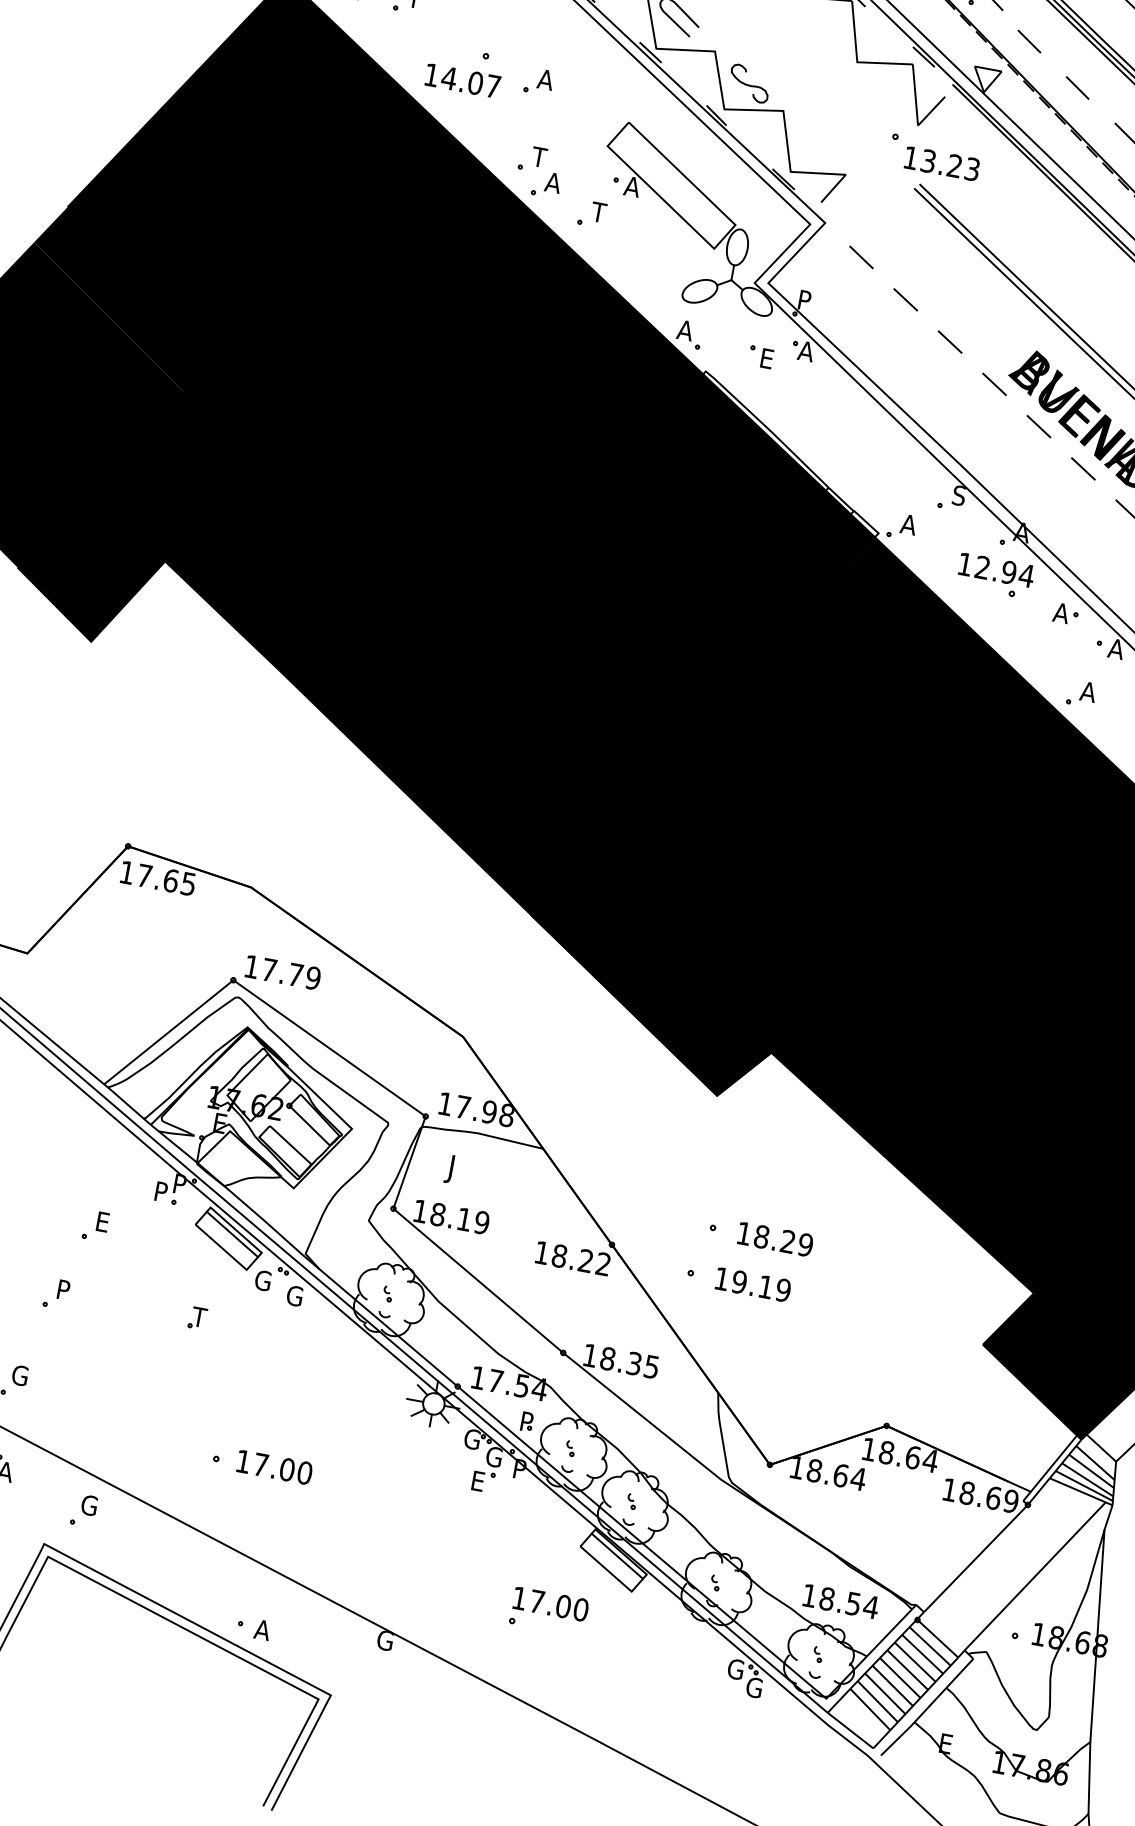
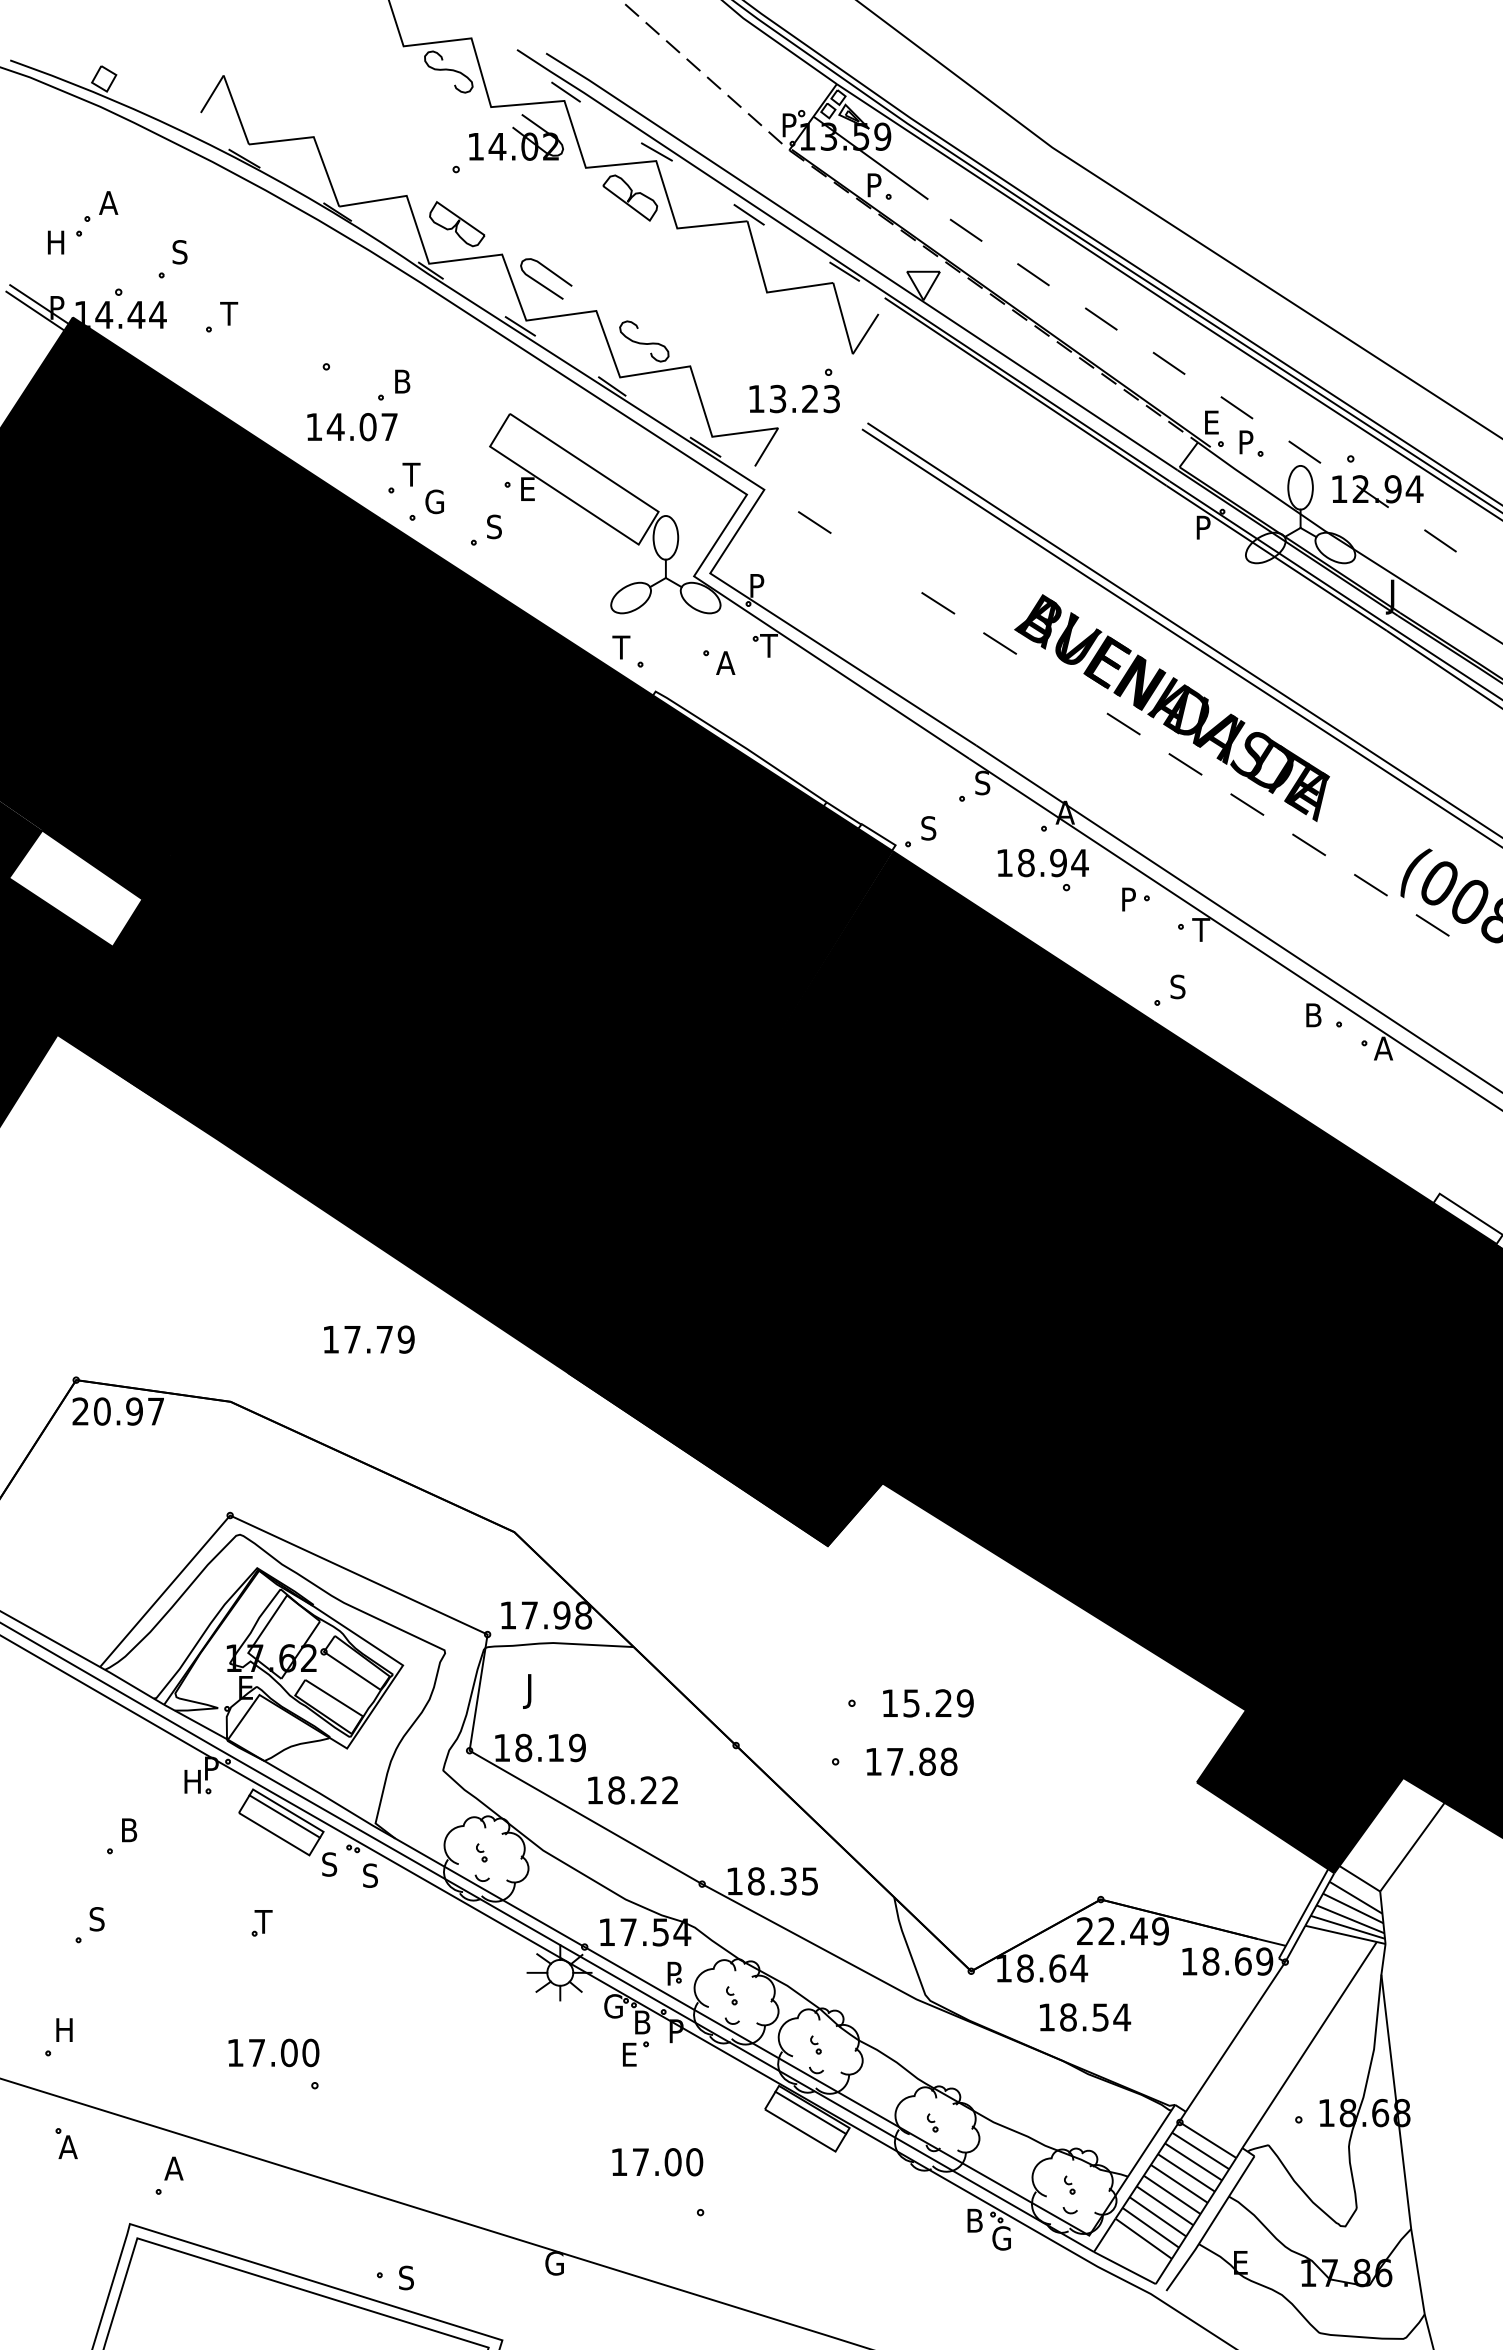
text: (545, 79) -> (401, 381), A -> B
text: (462, 81) -> (352, 427), moved
text: (942, 163) -> (794, 398), moved
text: (553, 182) -> (433, 501), A -> G
text: (631, 186) -> (527, 488), A -> E
text: (598, 212) -> (493, 526), T -> S
line: (905, 299) -> (876, 562), removed
text: (684, 330) -> (621, 647), A -> T
text: (805, 351) -> (769, 645), A -> T
text: (767, 358) -> (725, 662), E -> A
line: (1038, 426) -> (1061, 683), removed
fill: (201, 444) -> (75, 888), removed
text: (908, 524) -> (928, 828), A -> S
text: (982, 568) -> (1026, 863), 12.94 -> 18.94
text: (1060, 612) -> (1128, 899), A -> P
text: (1115, 648) -> (1201, 929), A -> T
text: (1088, 691) -> (1178, 986), A -> S
text: (157, 878) -> (117, 1411), 17.65 -> 20.97
text: (283, 972) -> (369, 1339), moved
text: (163, 1192) -> (193, 1781), P -> H
text: (107, 1223) -> (134, 1830), E -> B
text: (761, 1237) -> (911, 1703), 18.29 -> 15.29
text: (572, 1258) -> (632, 1790), moved
text: (262, 1280) -> (330, 1864), G -> S
text: (761, 1285) -> (921, 1761), 19.19 -> 17.88
text: (63, 1290) -> (96, 1919), P -> S
text: (294, 1295) -> (371, 1875), G -> S
text: (20, 1375) -> (64, 2029), G -> H
text: (900, 1455) -> (1123, 1931), 18.64 -> 22.49
text: (494, 1457) -> (643, 2022), G -> B
text: (274, 1467) -> (273, 2052), moved
text: (89, 1505) -> (174, 2168), G -> A
text: (841, 1601) -> (1085, 2017), moved
text: (550, 1604) -> (657, 2162), moved
text: (262, 1629) -> (406, 2277), A -> S
text: (735, 1669) -> (975, 2220), G -> B

